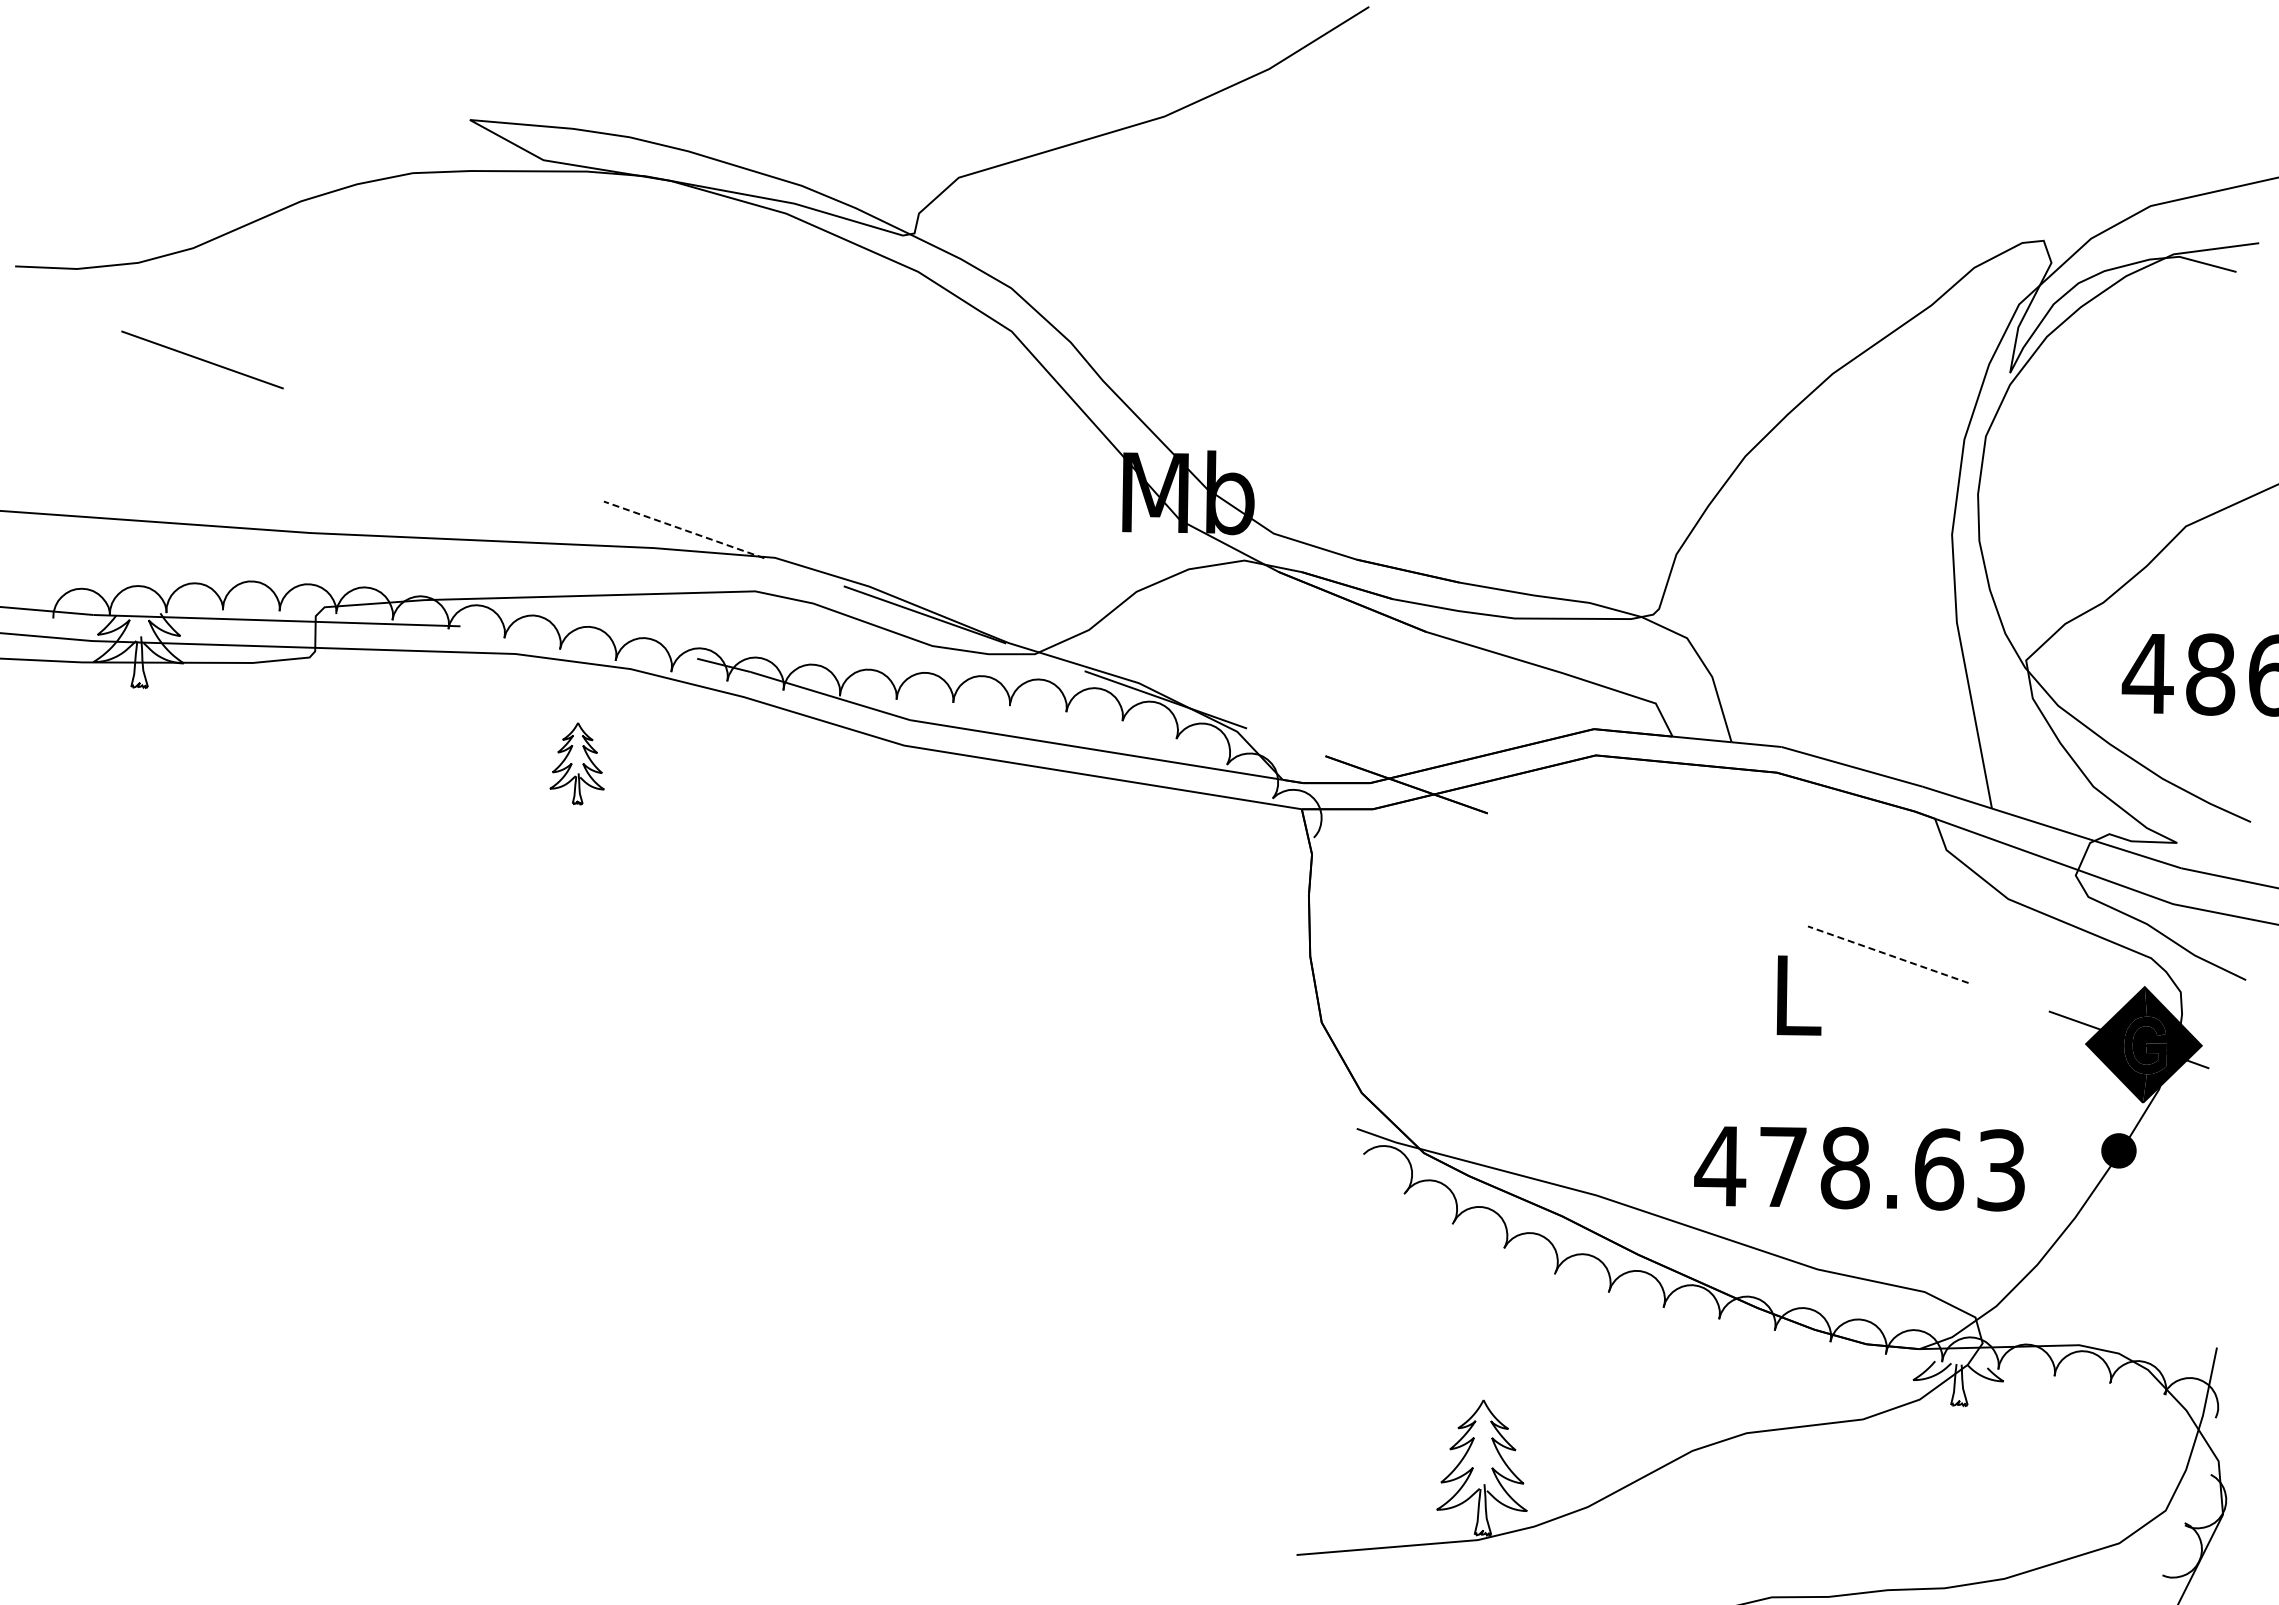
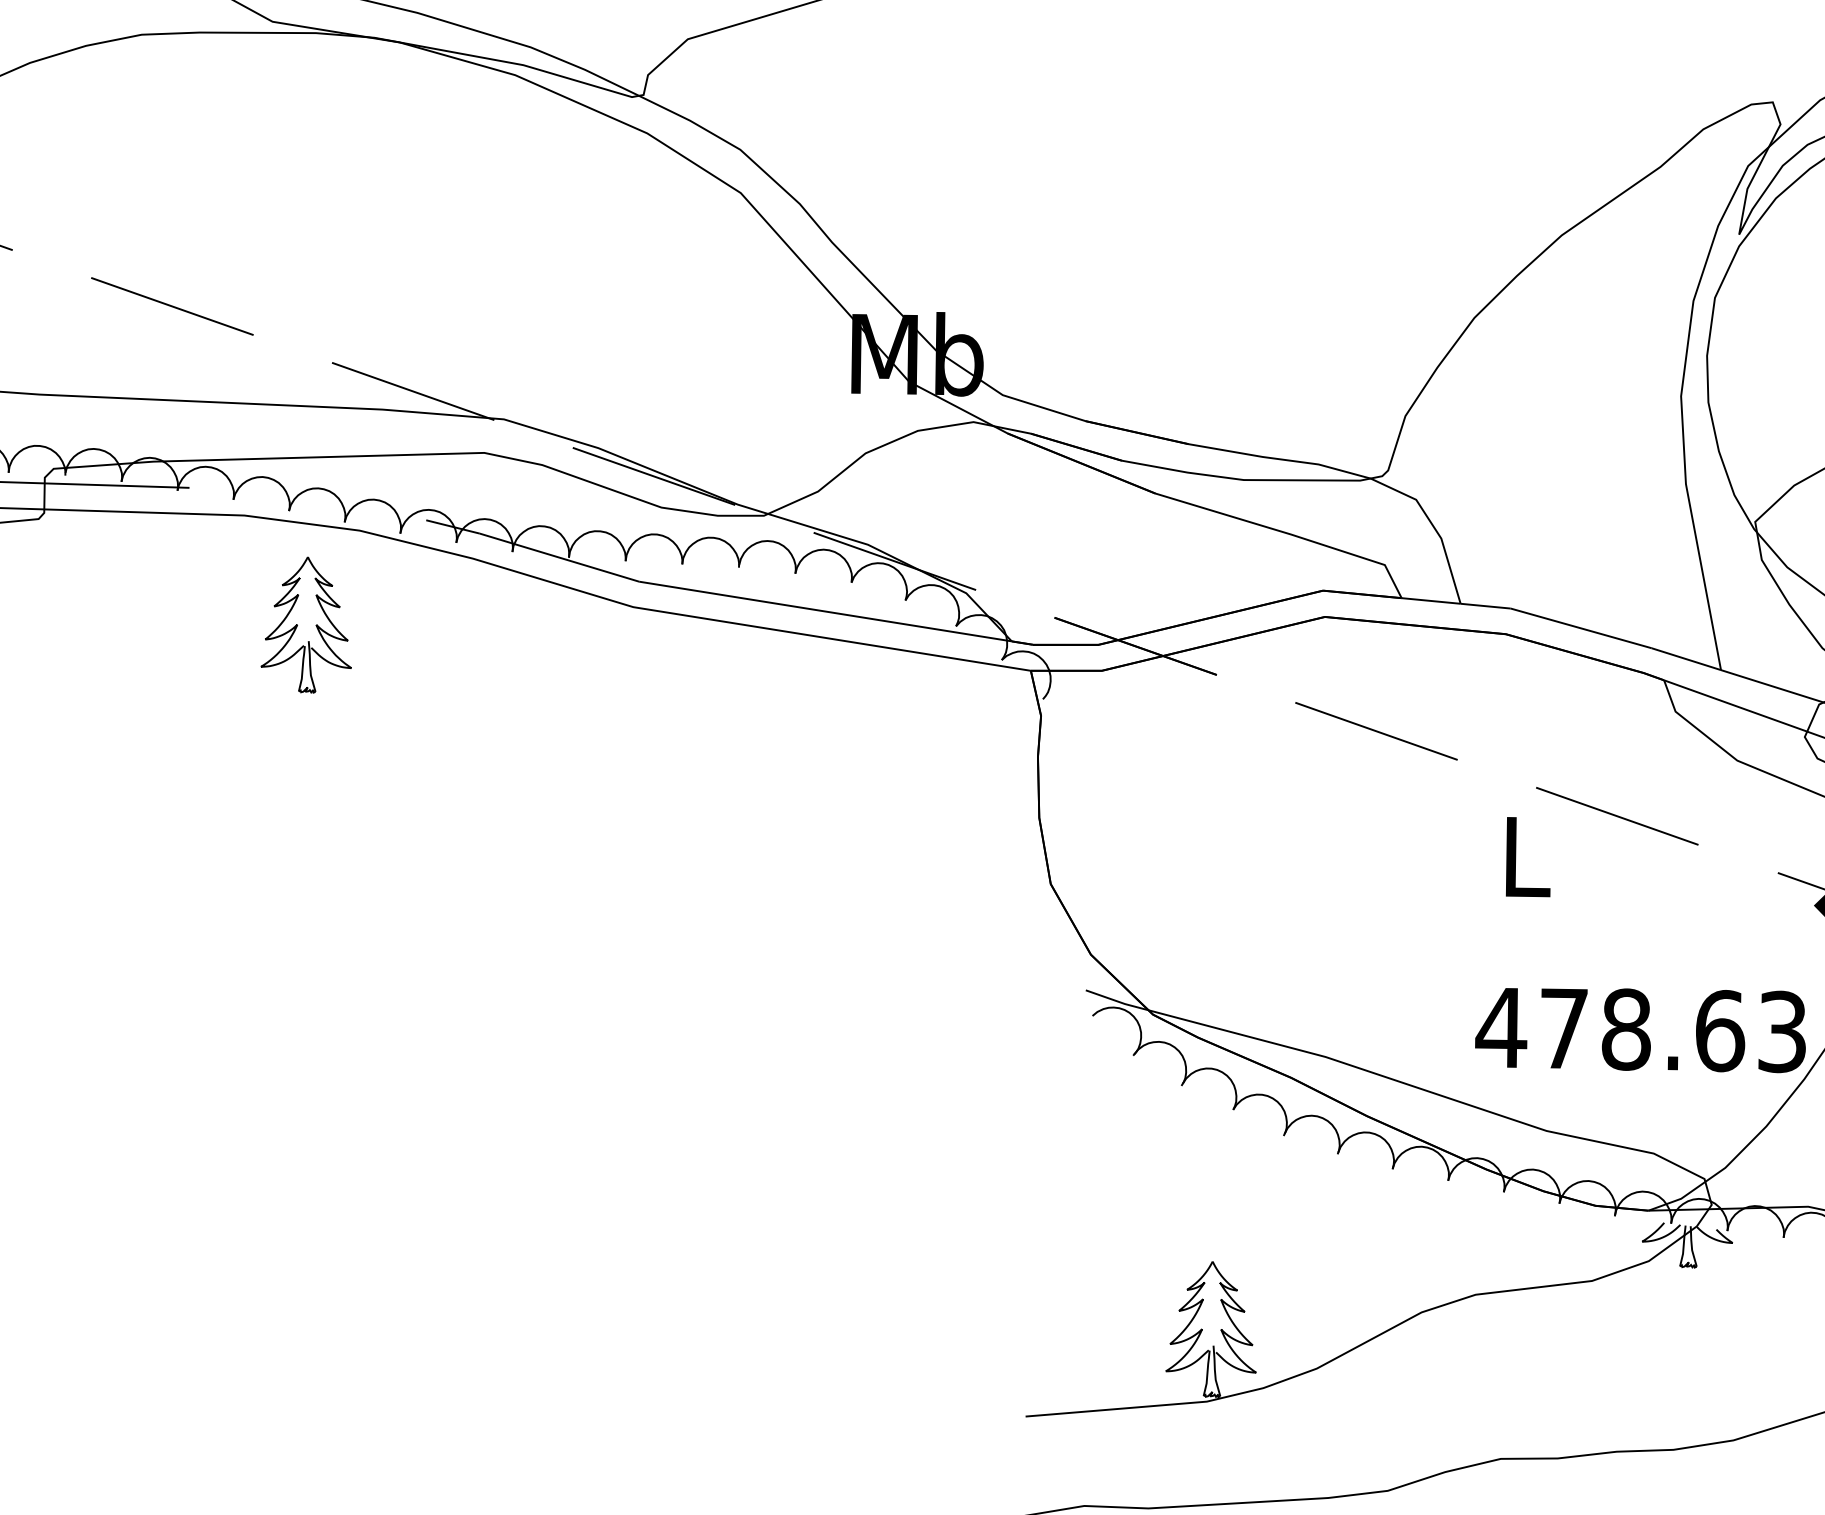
line: (443, 444) -> (172, 306), added
line: (683, 529) -> (412, 391), dashed -> solid
part: (576, 763) -> (305, 625), size x1.67
line: (1647, 869) -> (1376, 731), added
line: (1887, 954) -> (1616, 816), dashed -> solid
text: (1859, 1168) -> (1640, 1030), moved

